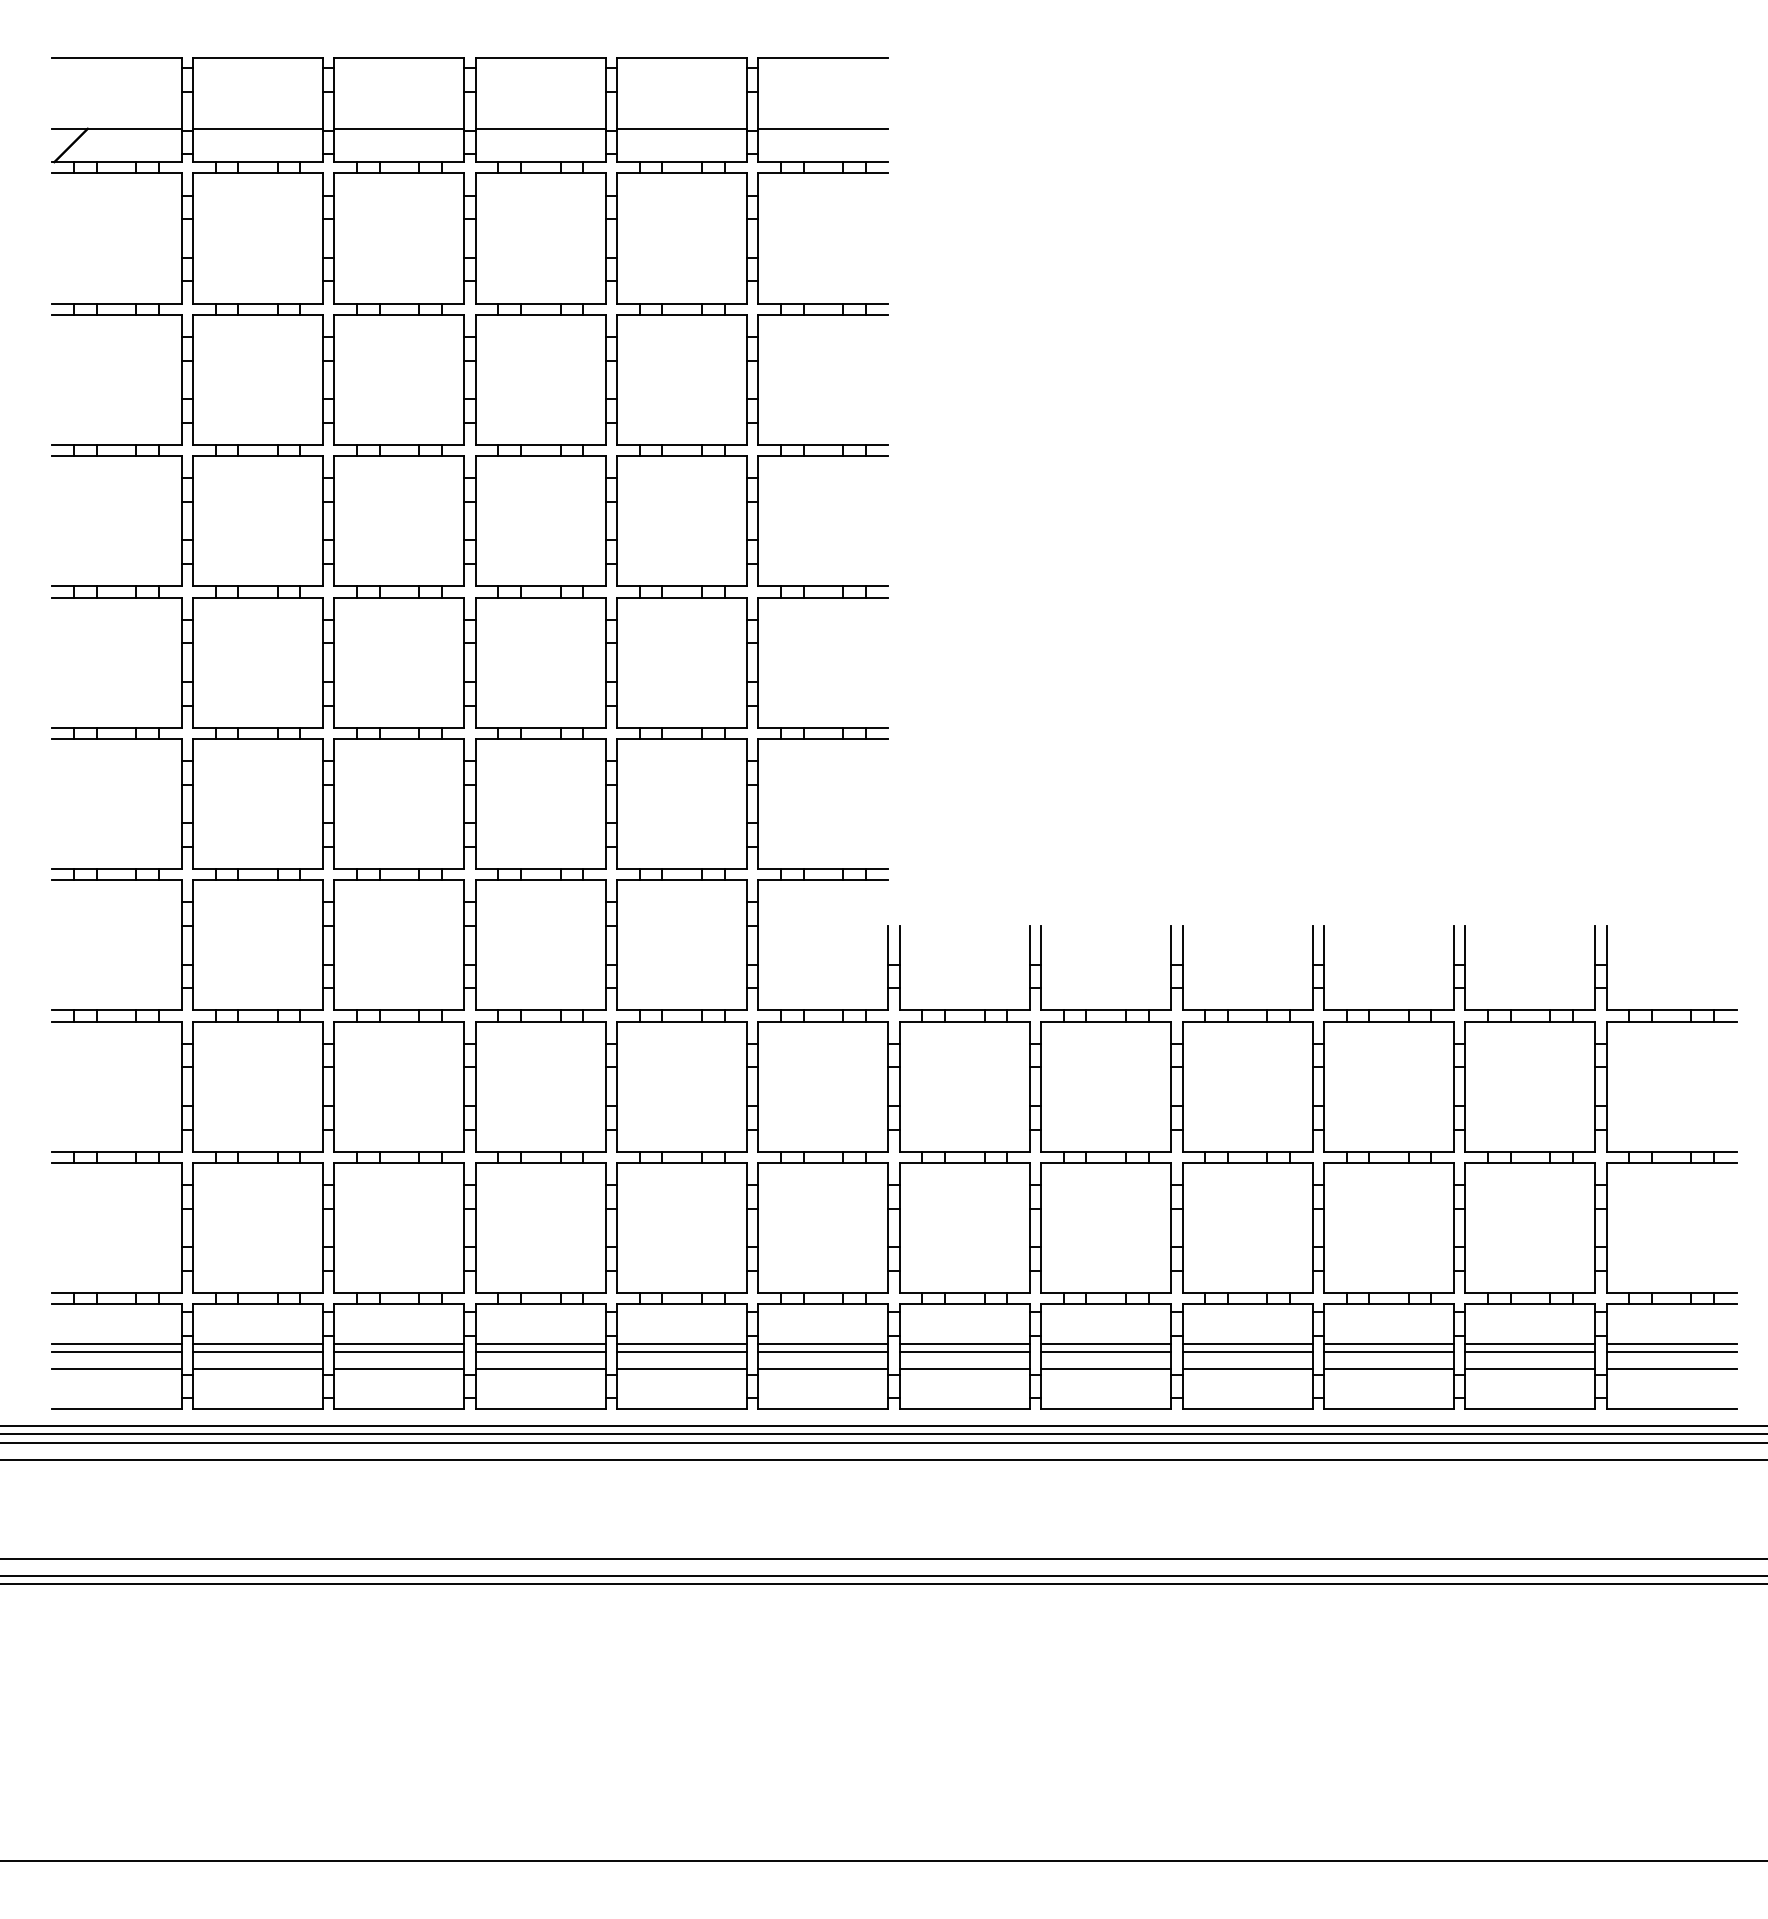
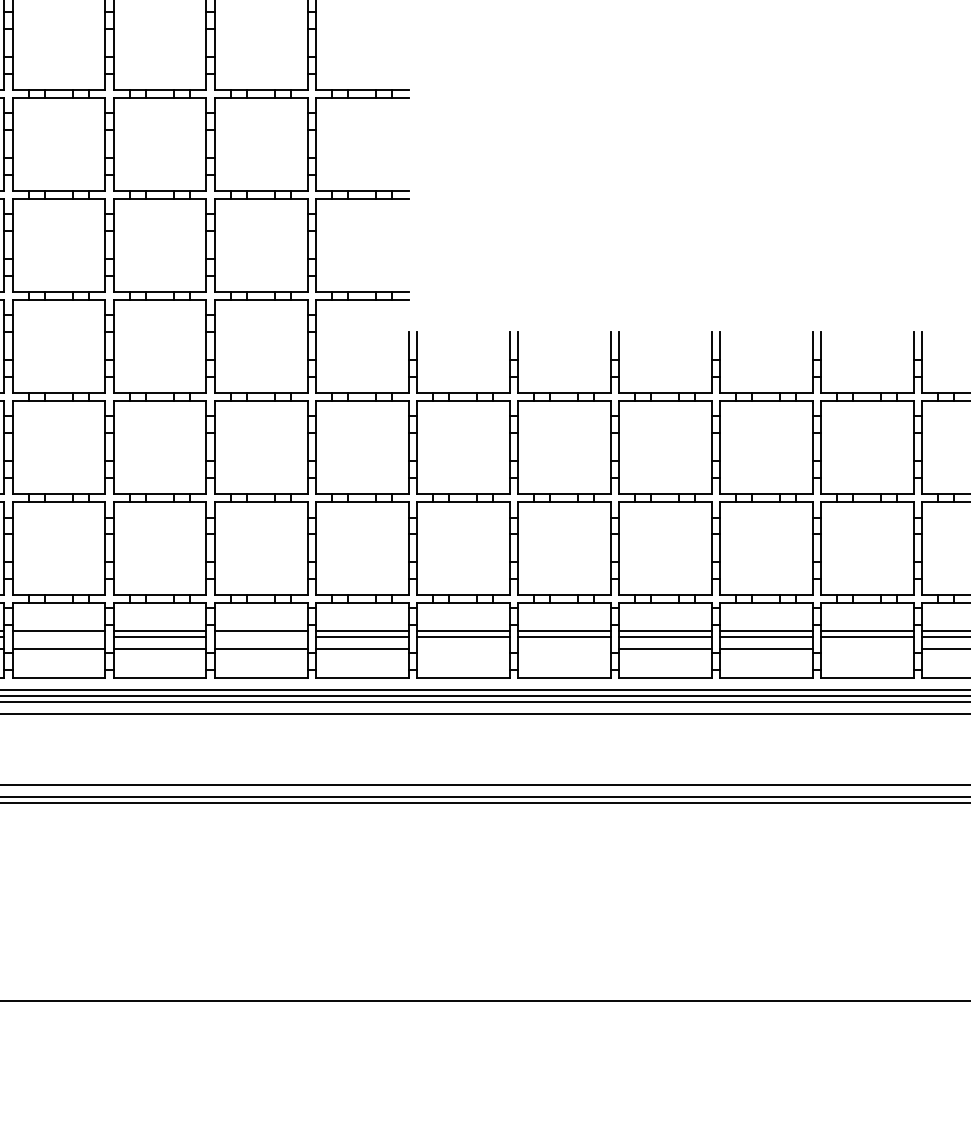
line: (399, 1352) -> (59, 637), removed
line: (682, 1352) -> (261, 637), removed
line: (964, 1369) -> (462, 649), removed
line: (1106, 1369) -> (564, 649), removed
line: (1530, 1369) -> (867, 649), removed

